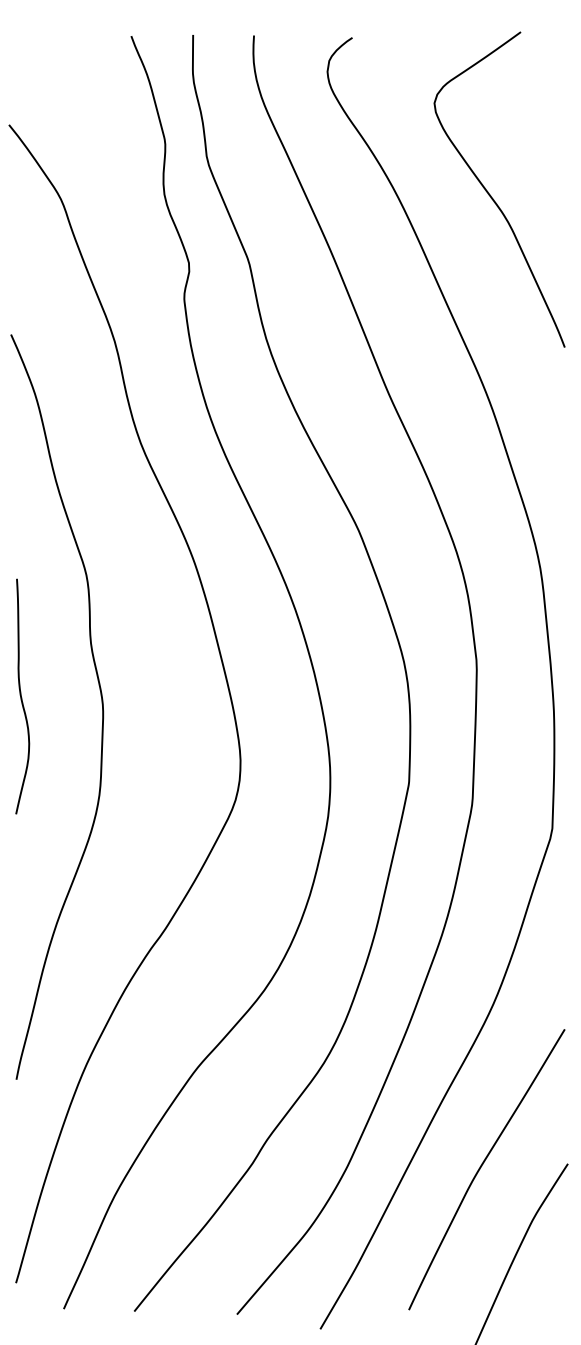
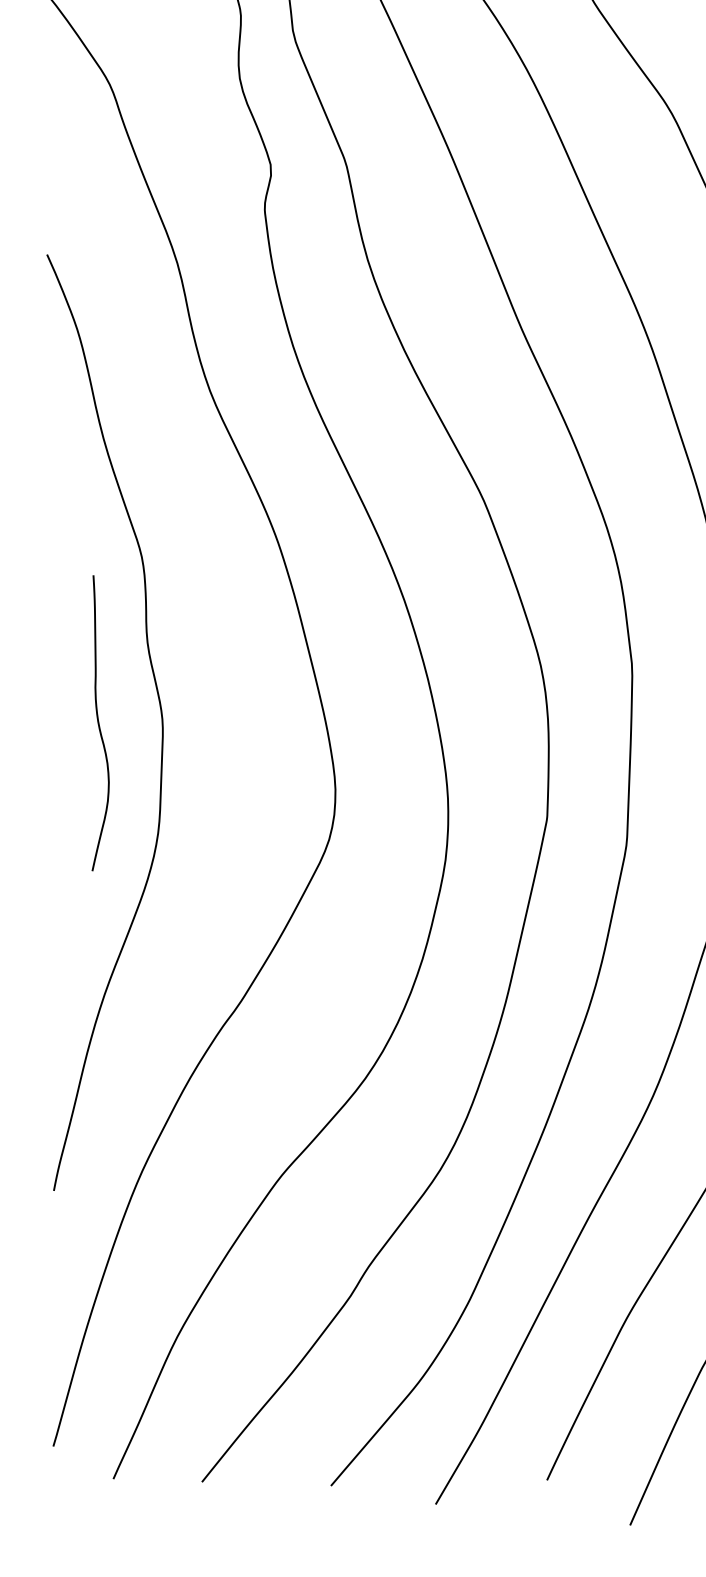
curve: (21, 696) -> (99, 723), moved

